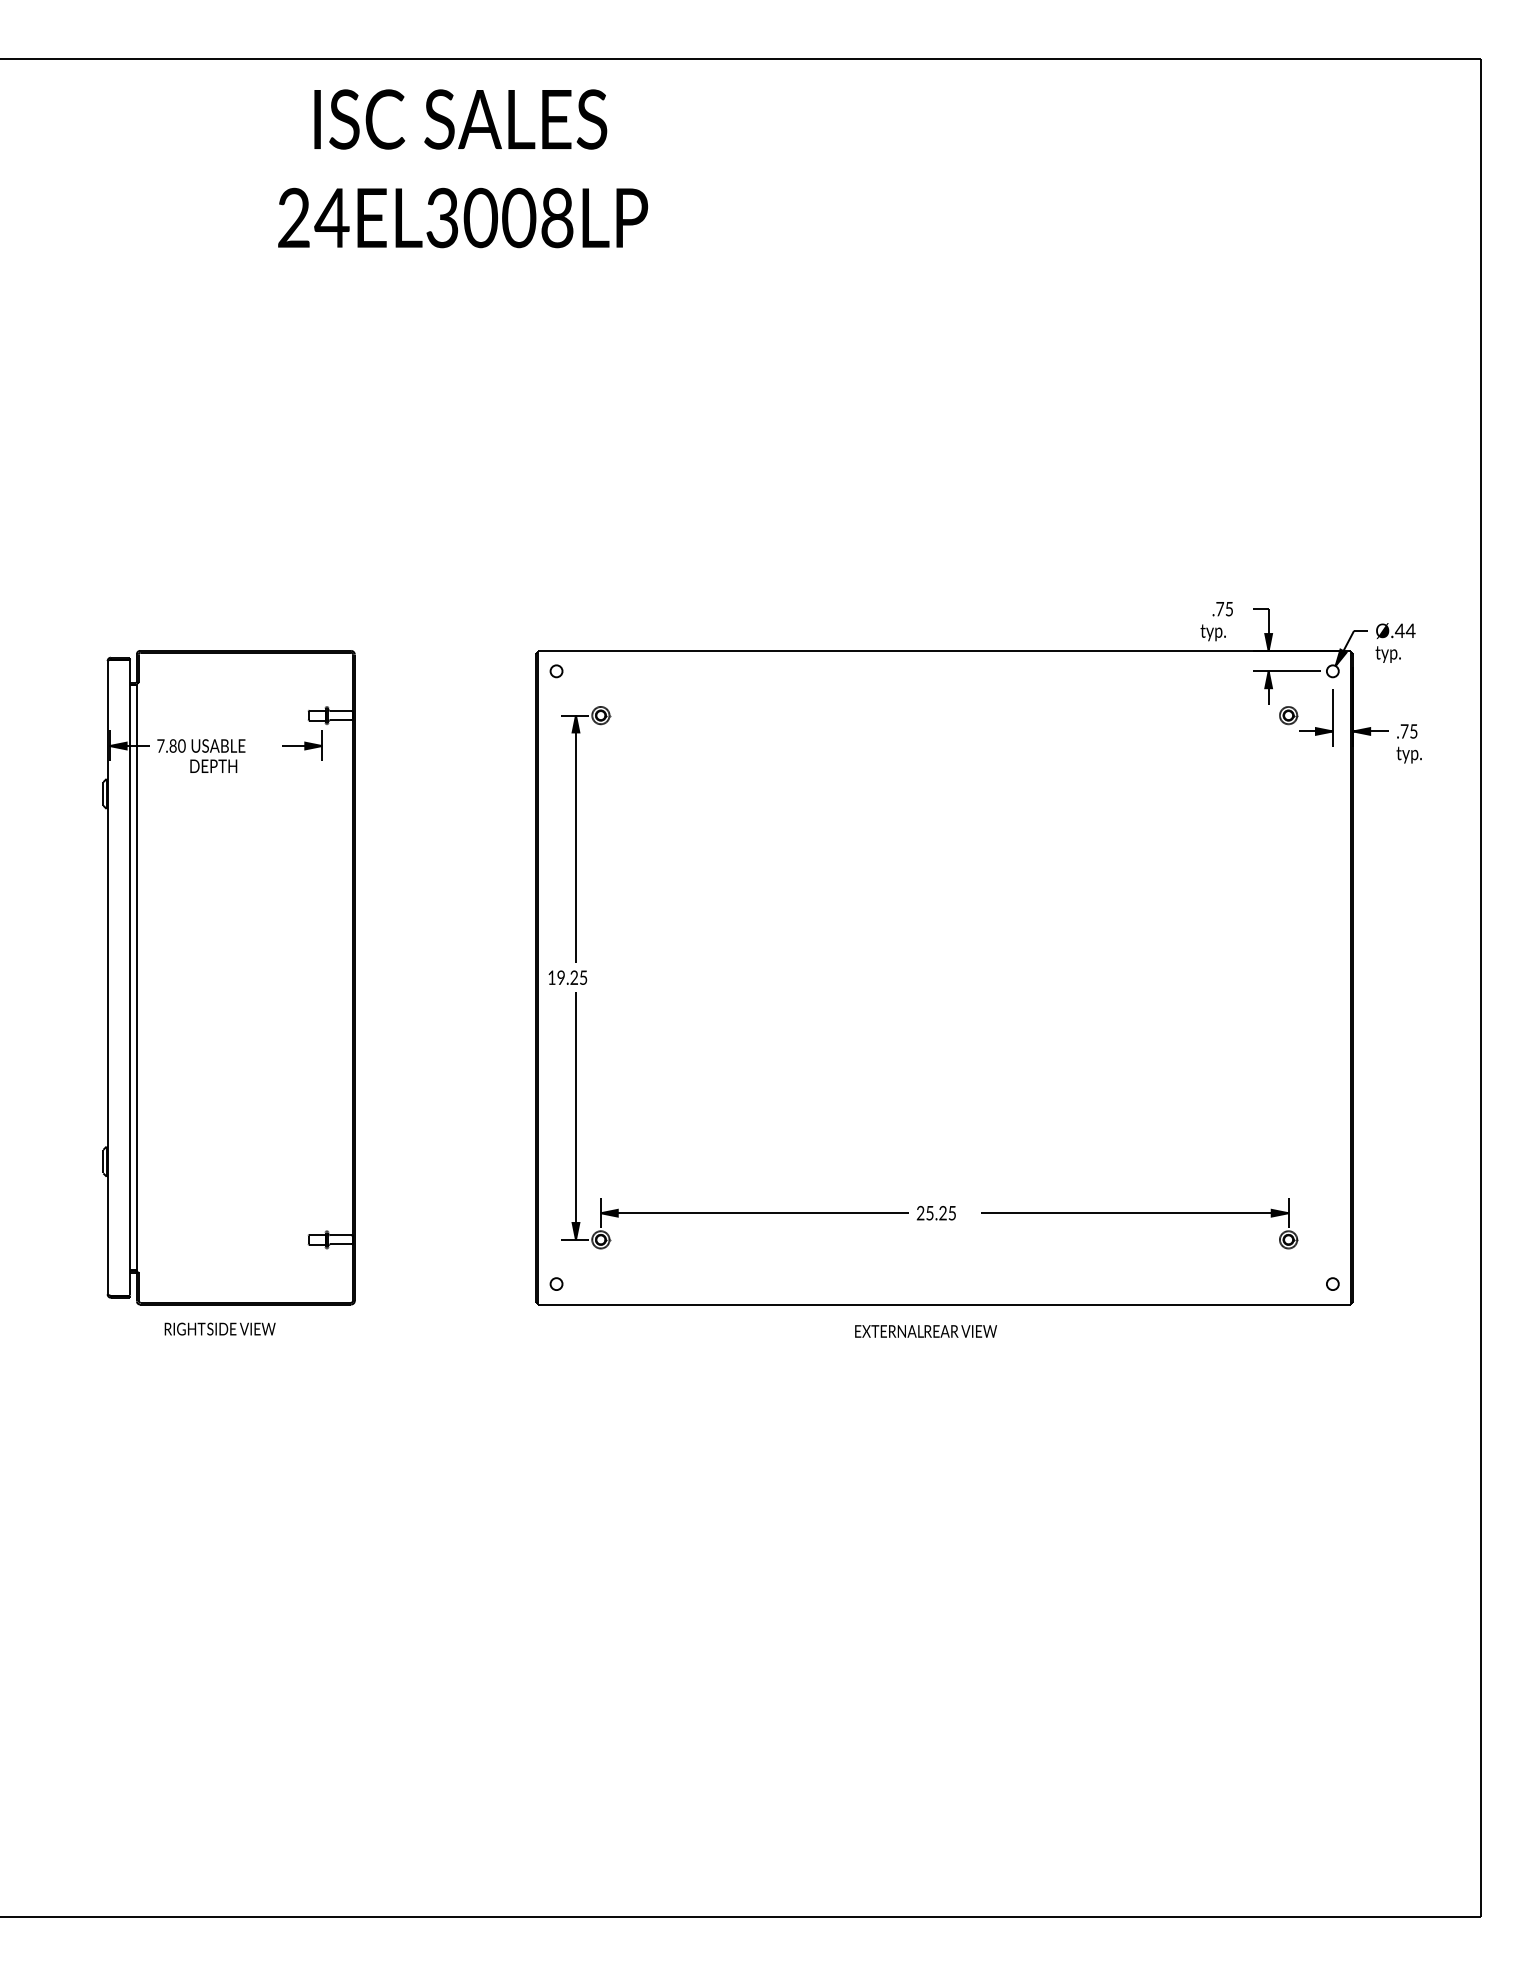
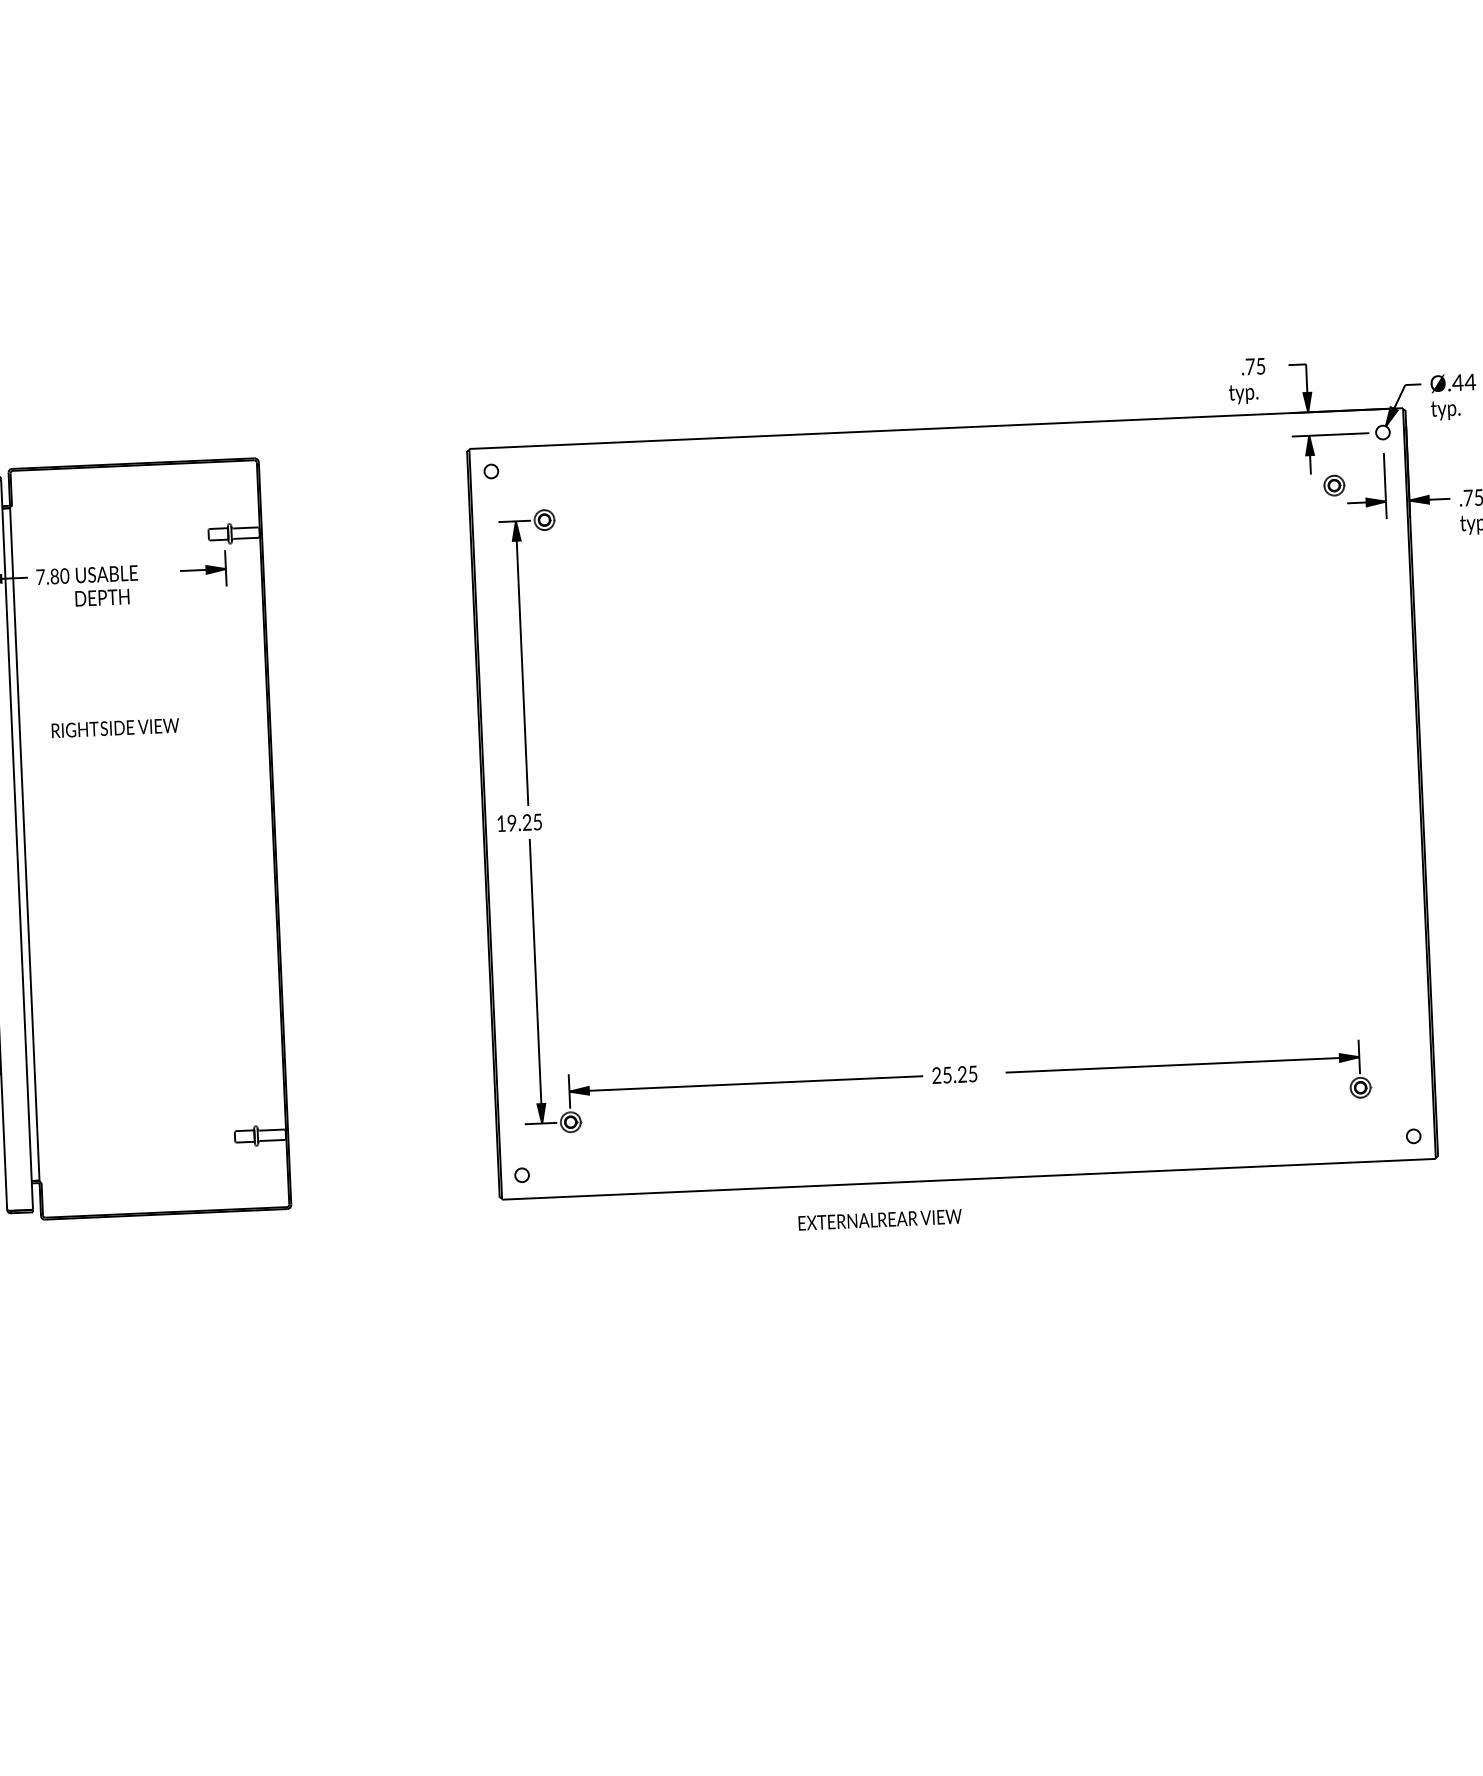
text: (219, 1328) -> (114, 727), moved
text: (925, 1331) -> (879, 1219), moved

